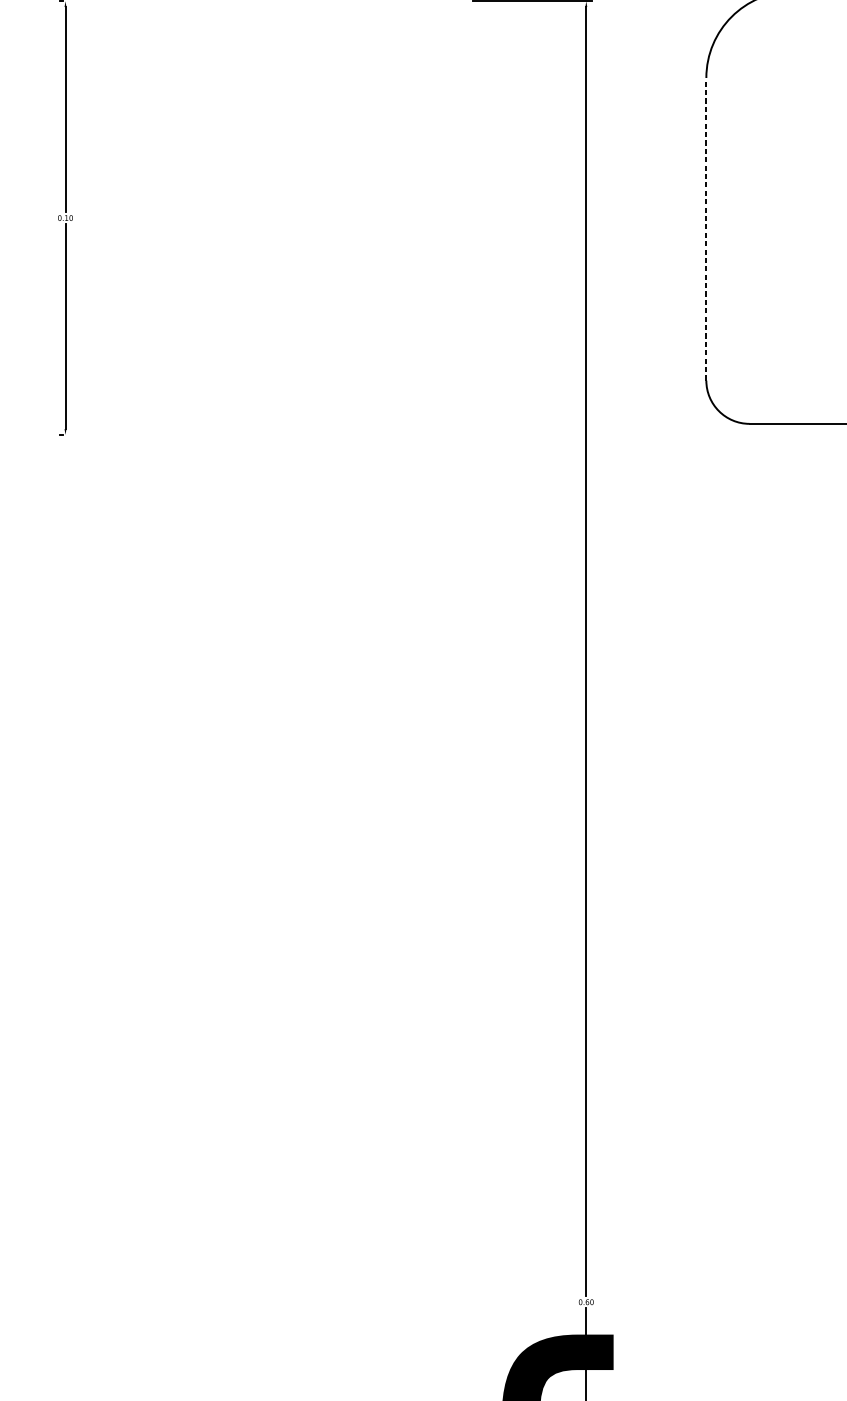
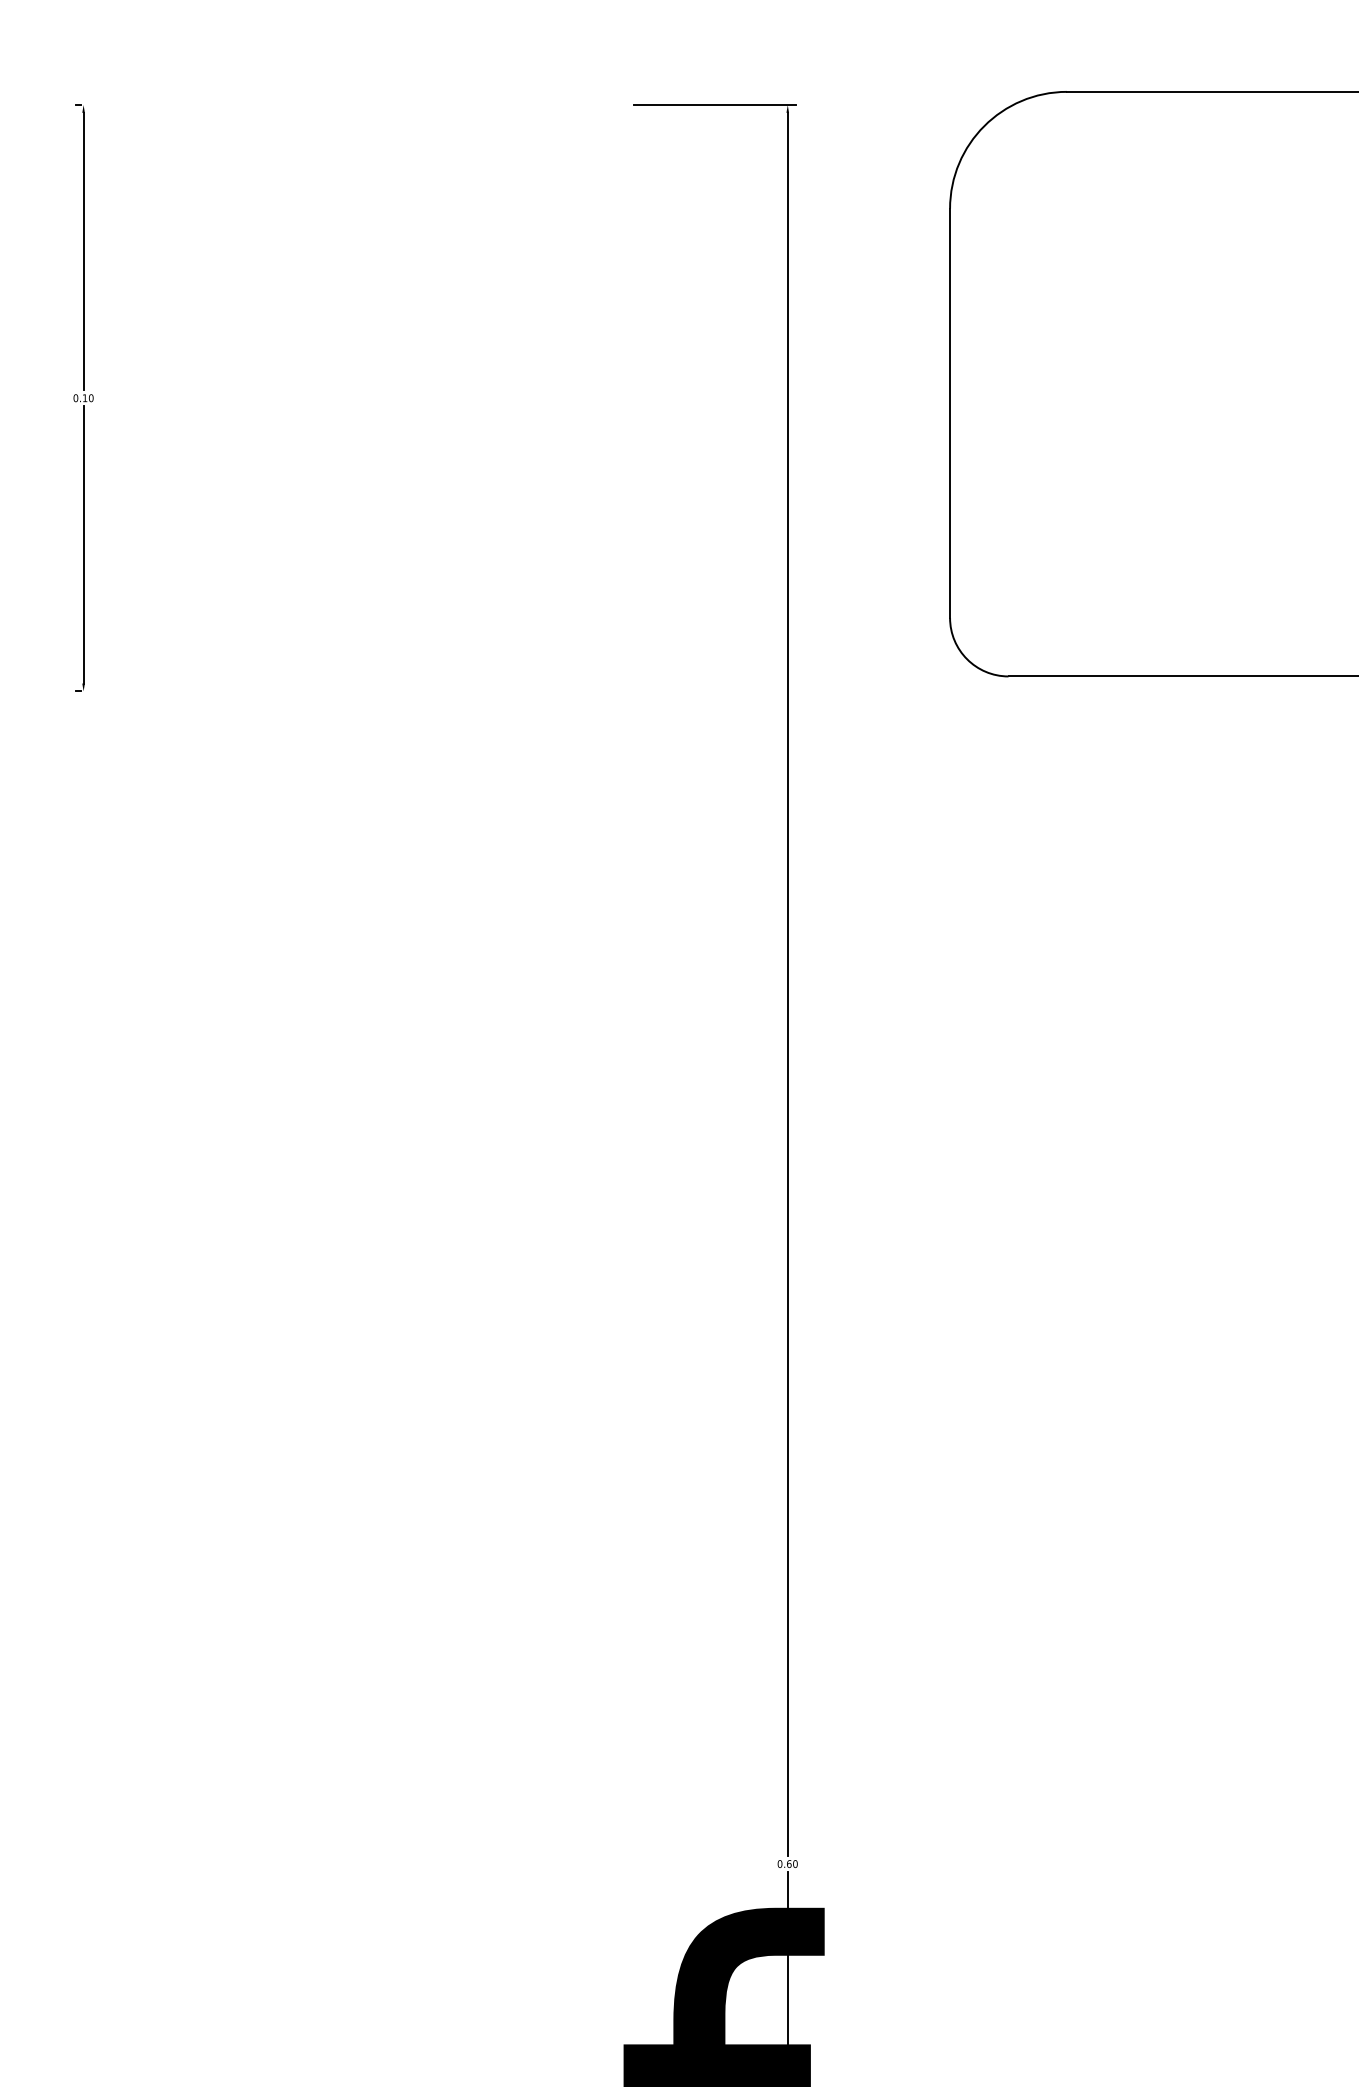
line: (706, 229) -> (950, 413), dashed -> solid

